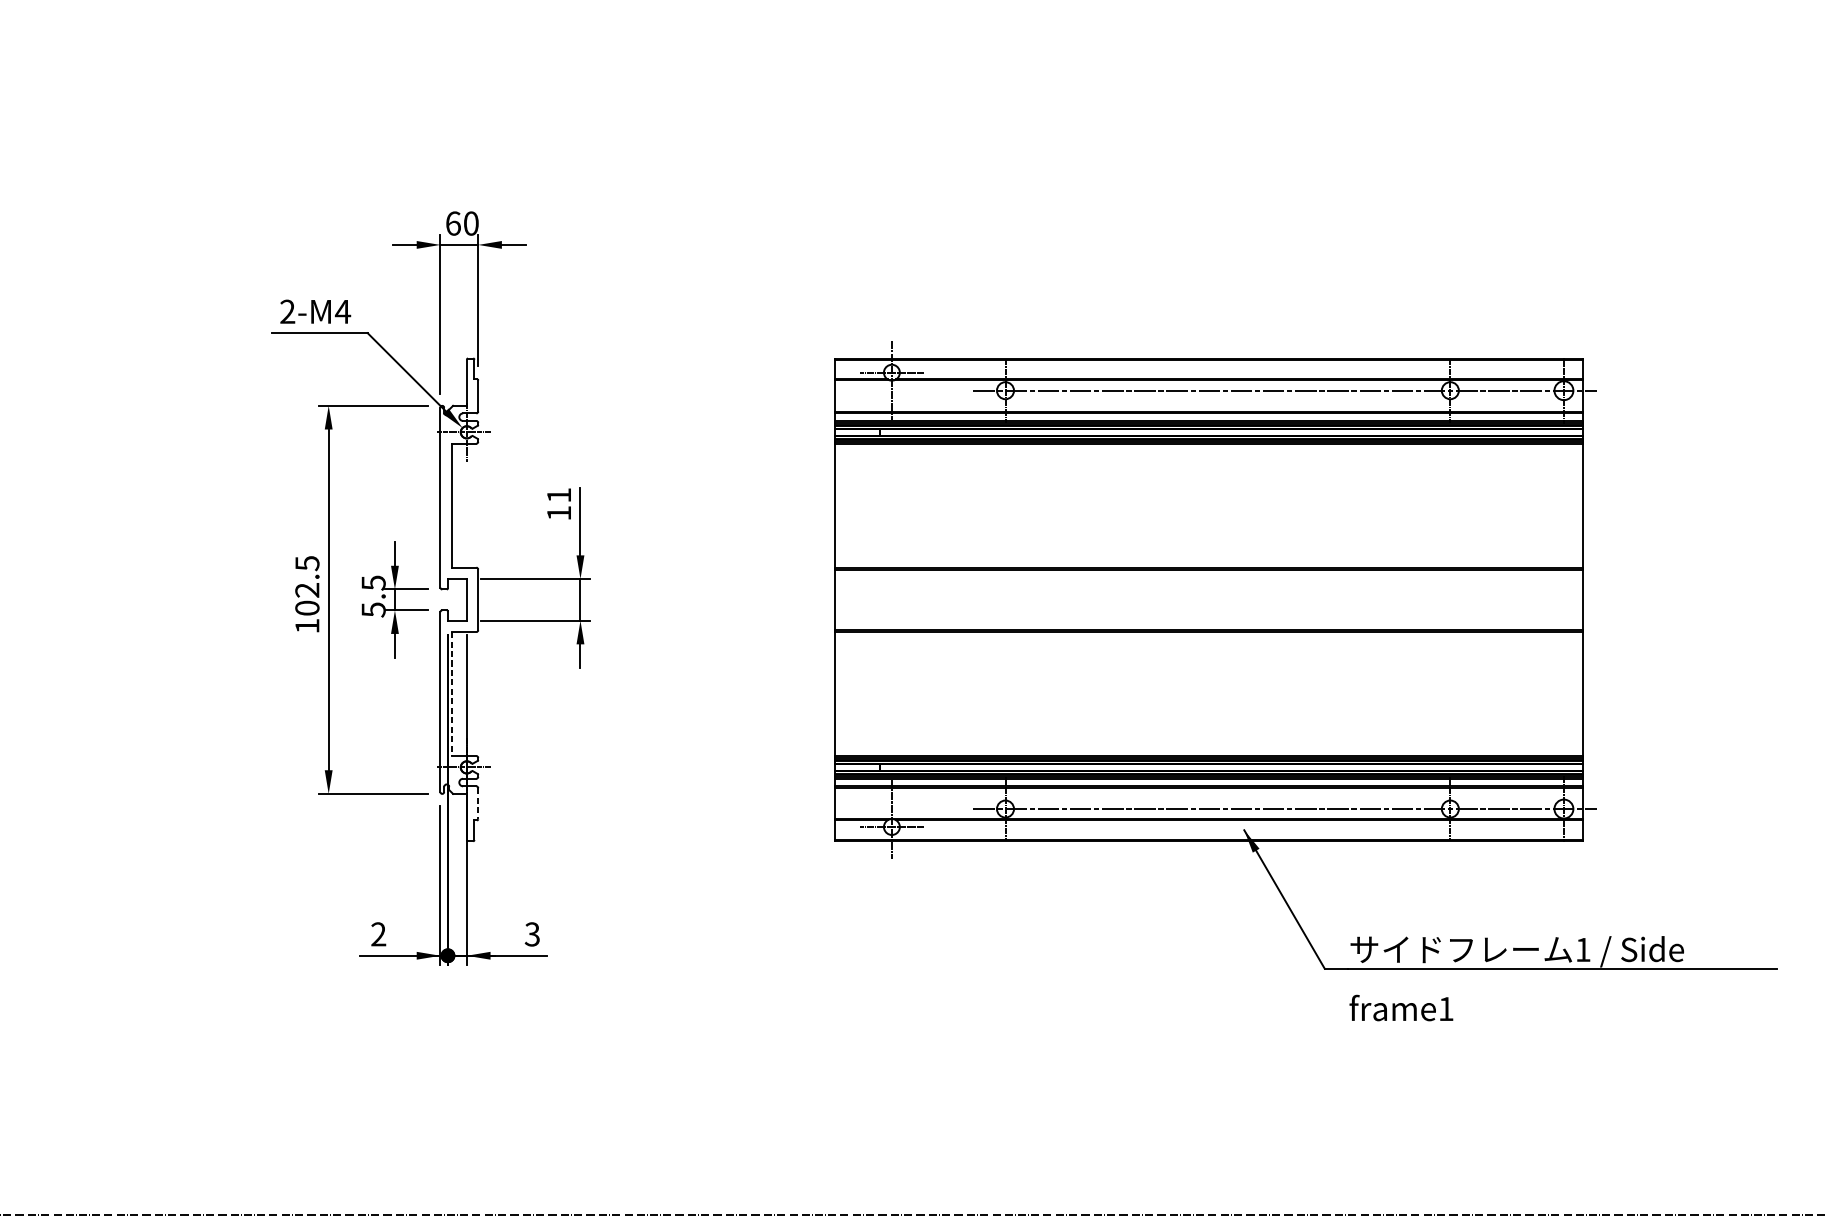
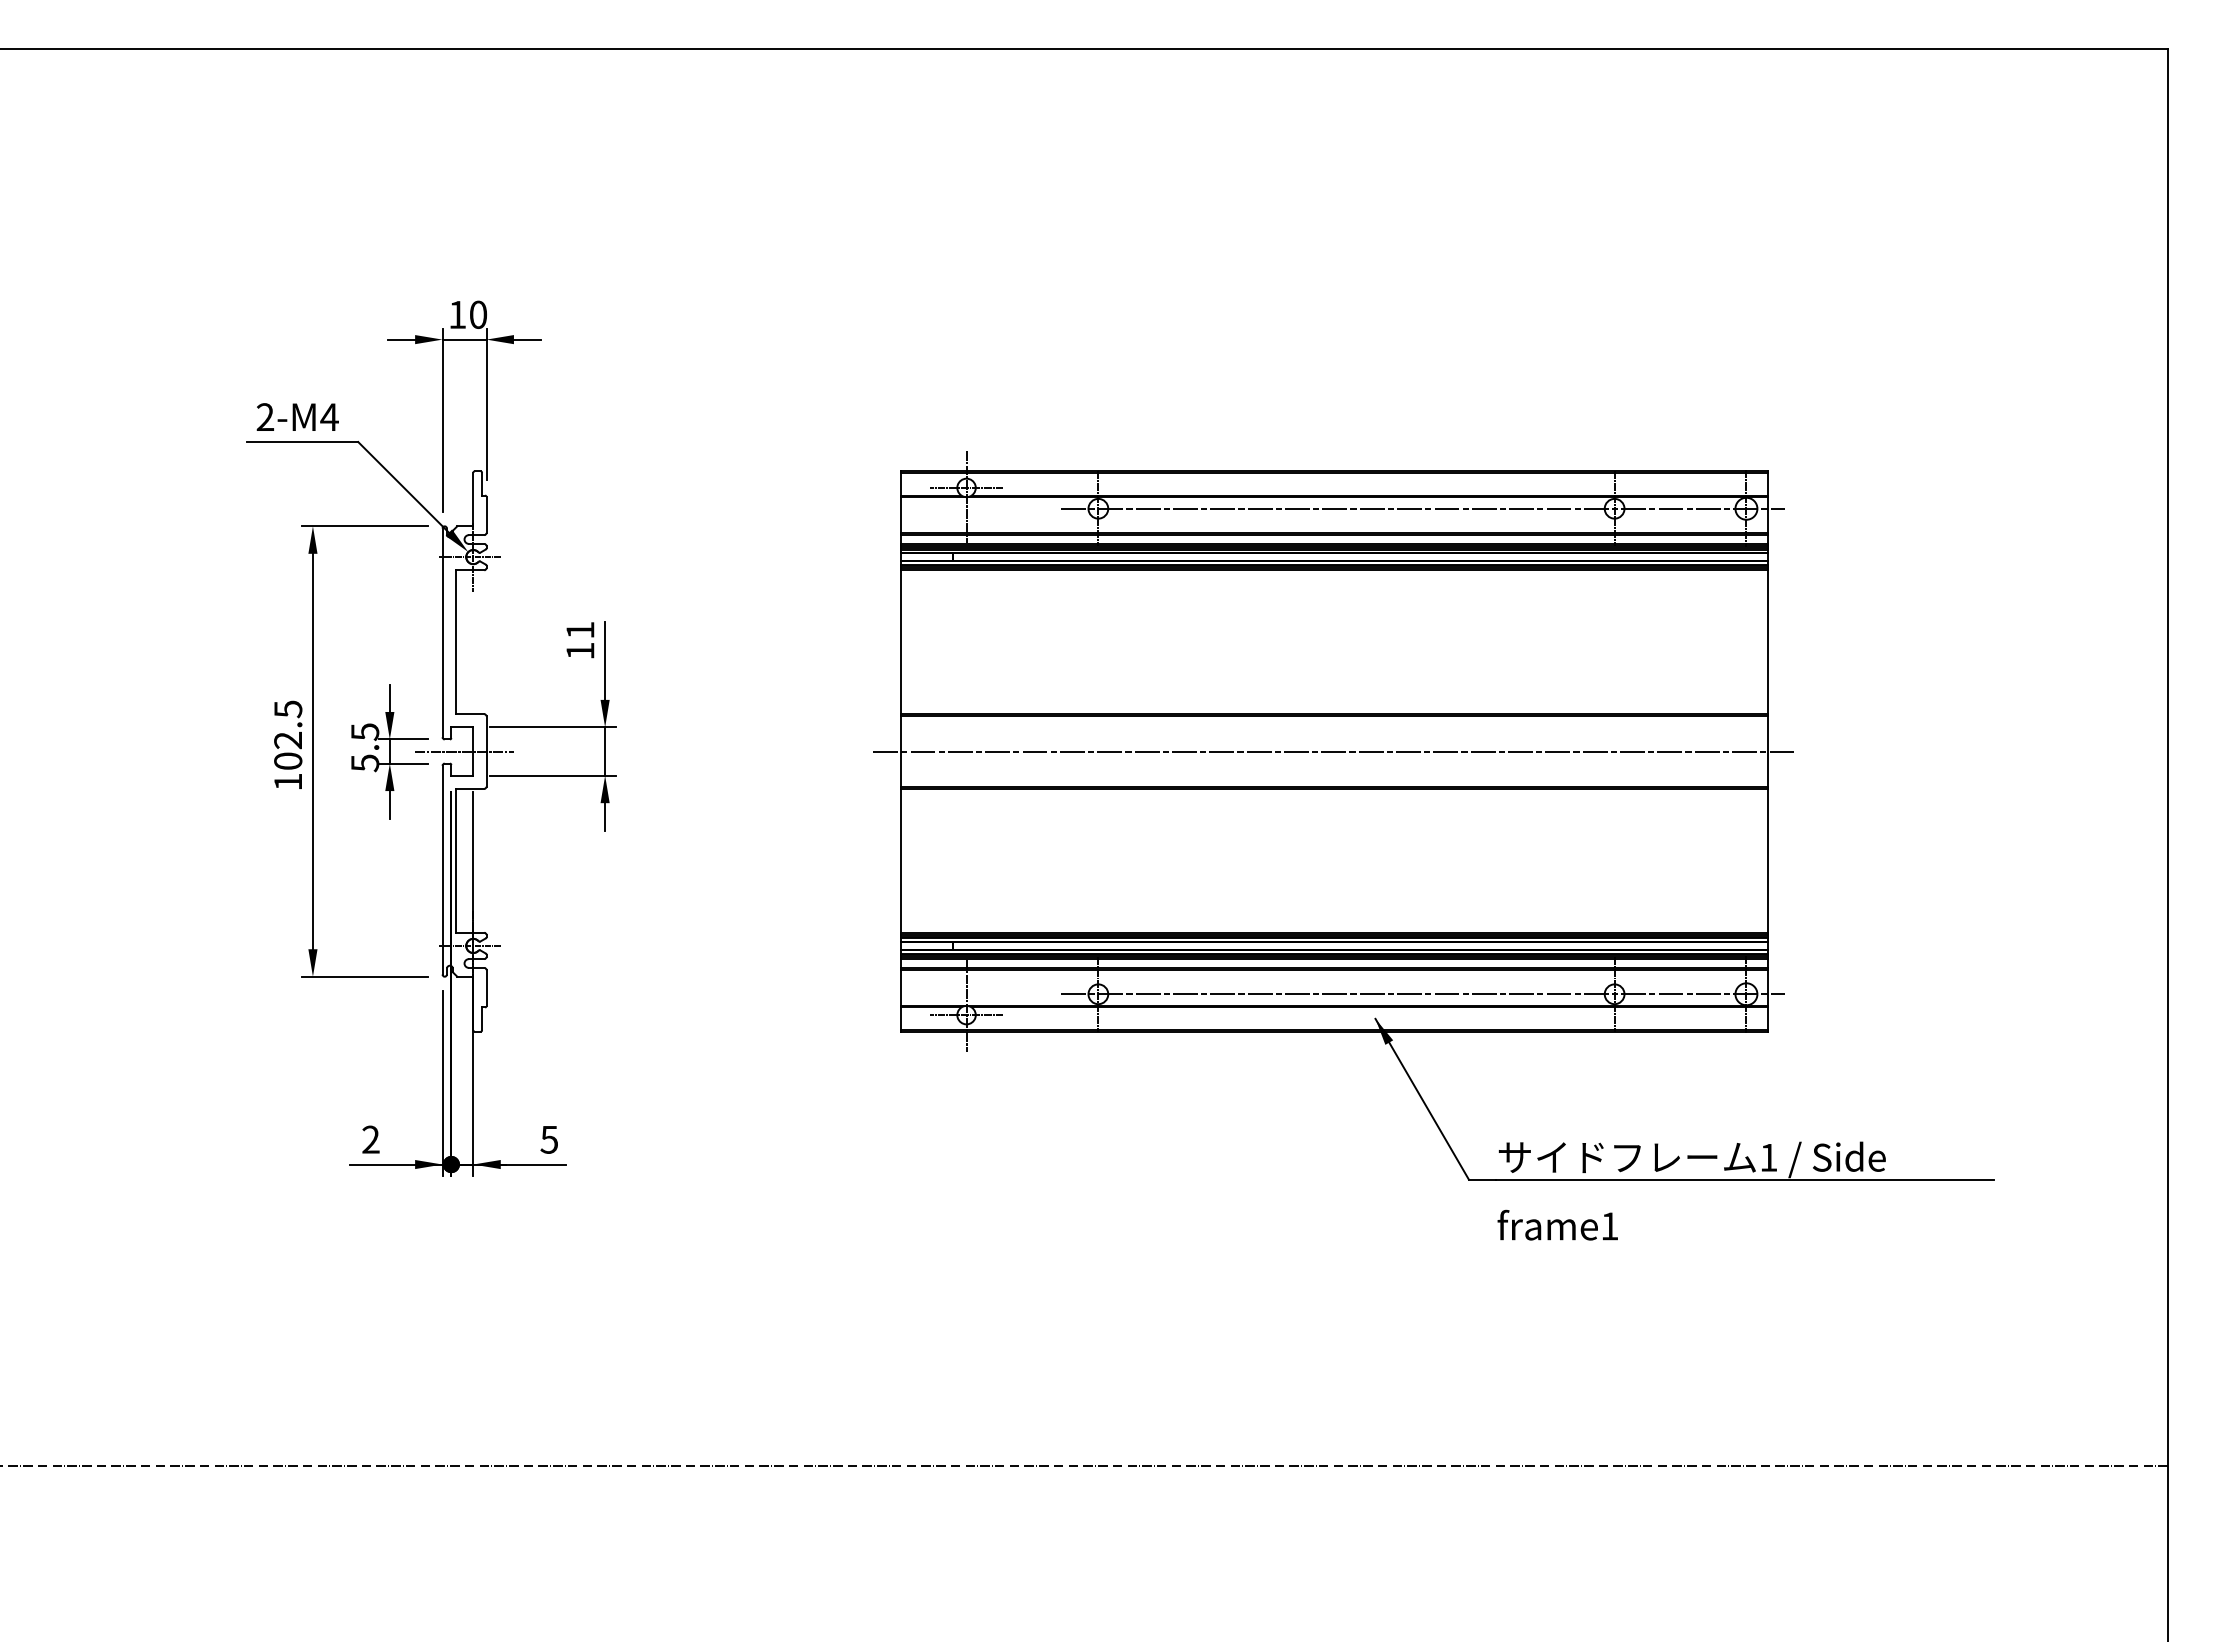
text: (453, 223) -> (457, 314), 60 -> 10
line: (459, 599) -> (464, 751), added
line: (1208, 599) -> (1334, 751), added
line: (451, 693) -> (455, 860), dashed -> solid
line: (478, 804) -> (486, 988), dashed -> solid
text: (531, 934) -> (548, 1139), 3 -> 5

